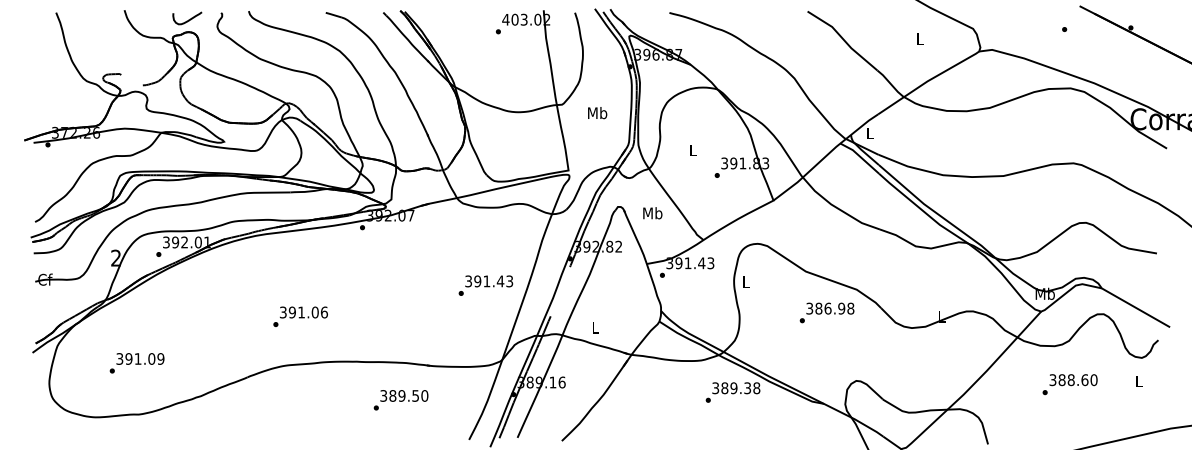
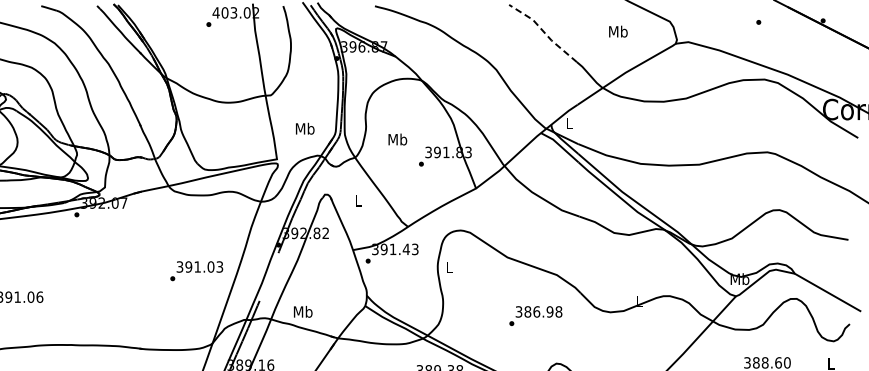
line: (843, 39) -> (544, 32), solid -> dashed
text: (919, 39) -> (617, 32), L -> Mb
text: (597, 113) -> (305, 129), moved
text: (692, 150) -> (397, 139), L -> Mb
text: (652, 213) -> (358, 201), Mb -> L
text: (500, 281) -> (210, 267), 391.43 -> 391.03
text: (826, 312) -> (535, 315), moved
text: (595, 327) -> (303, 311), L -> Mb

